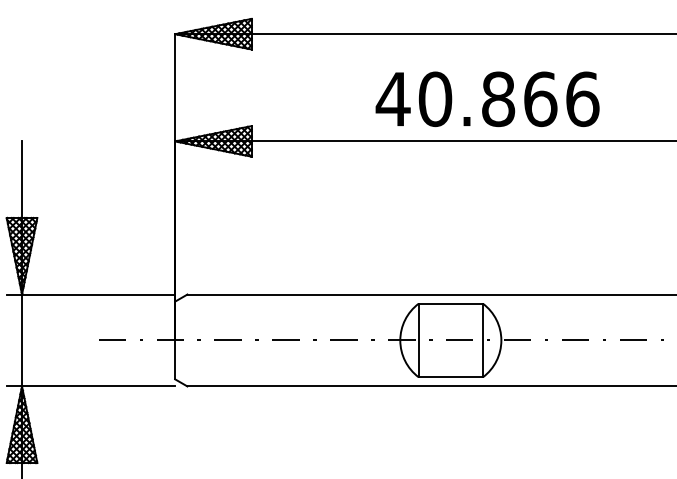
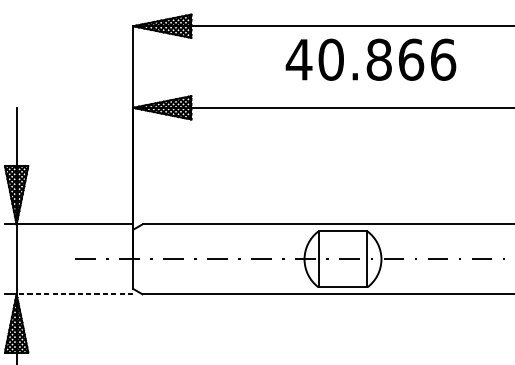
text: (487, 99) -> (370, 59), moved
line: (98, 386) -> (74, 294), solid -> dashed

